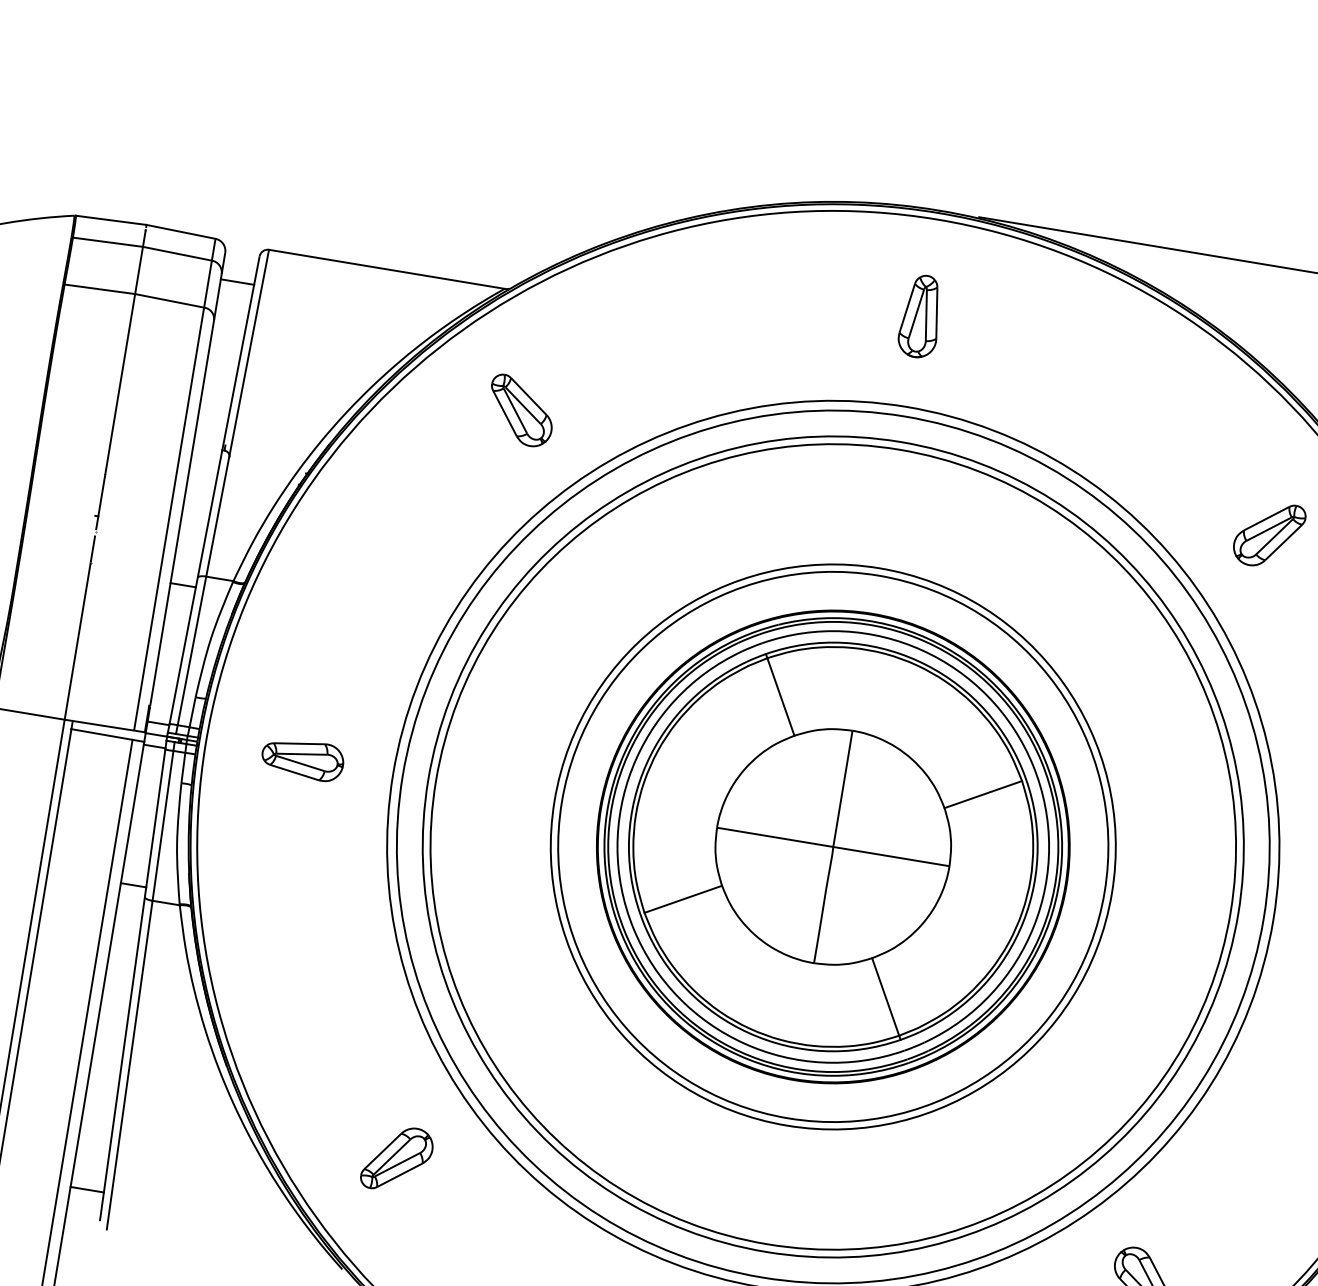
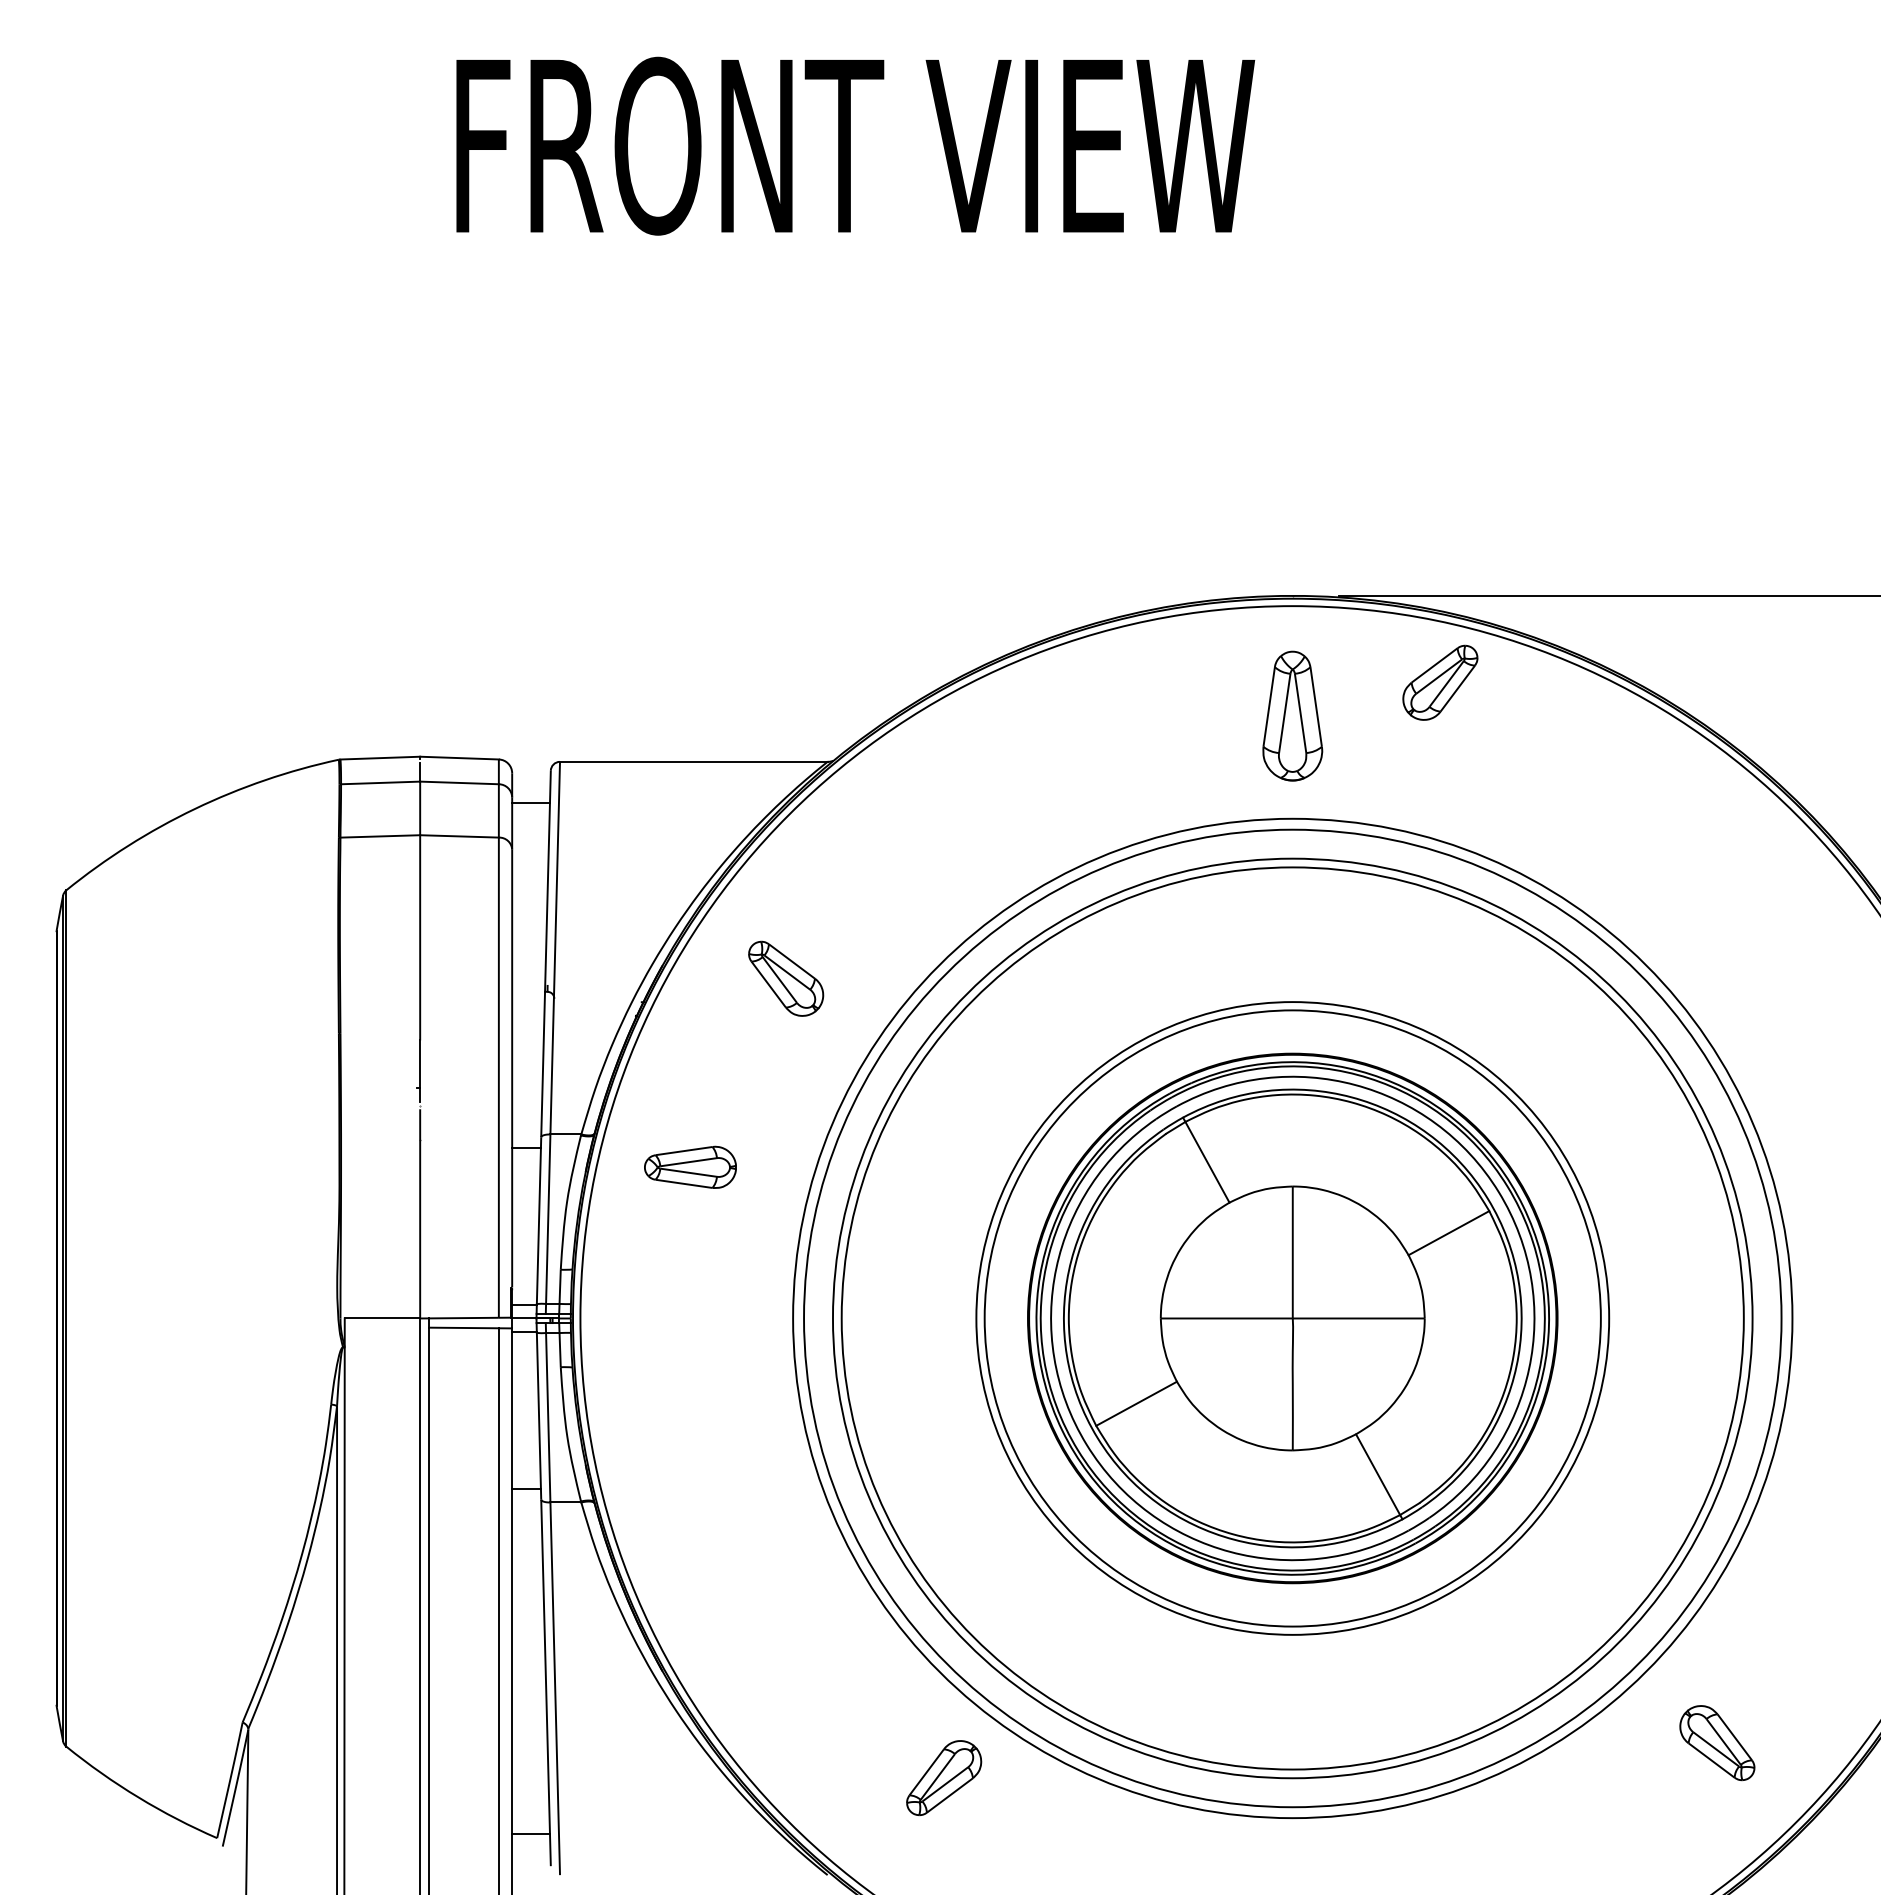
part: (920, 316) -> (1292, 716), size x1.4
part: (521, 410) -> (786, 978), moved
part: (1269, 534) -> (1440, 682), moved
part: (302, 758) -> (690, 1166), moved
part: (397, 1159) -> (944, 1778), moved

